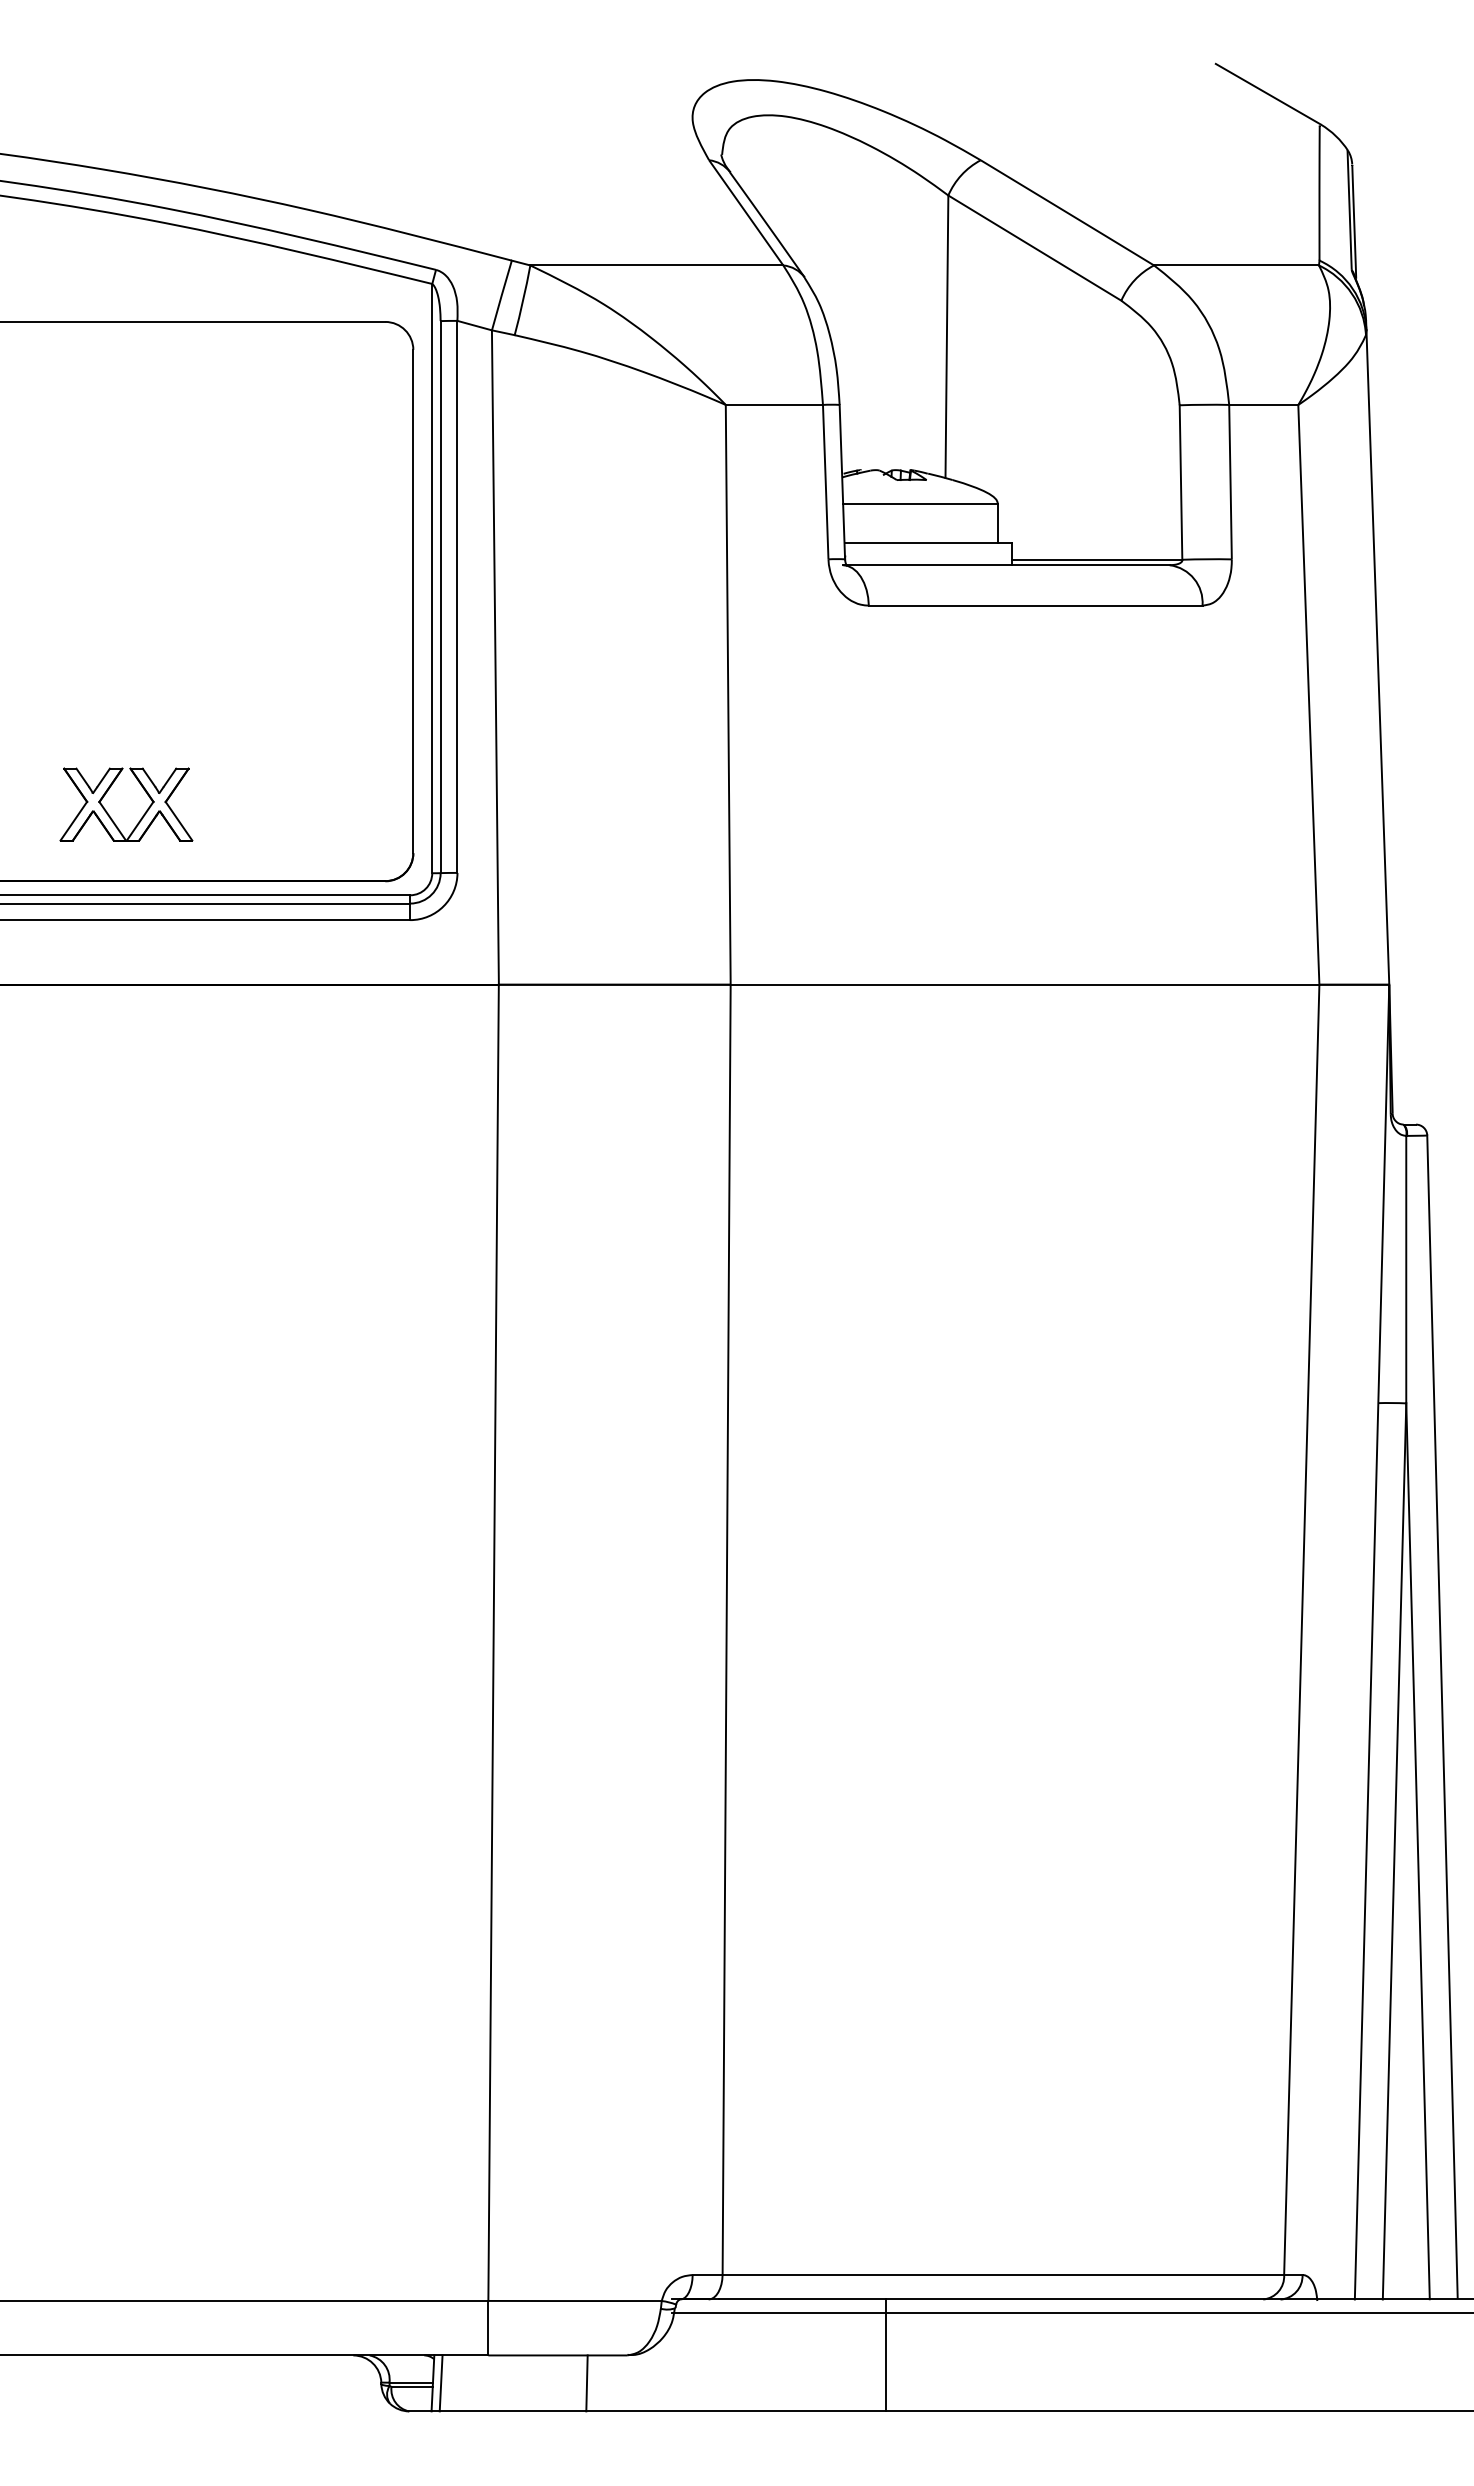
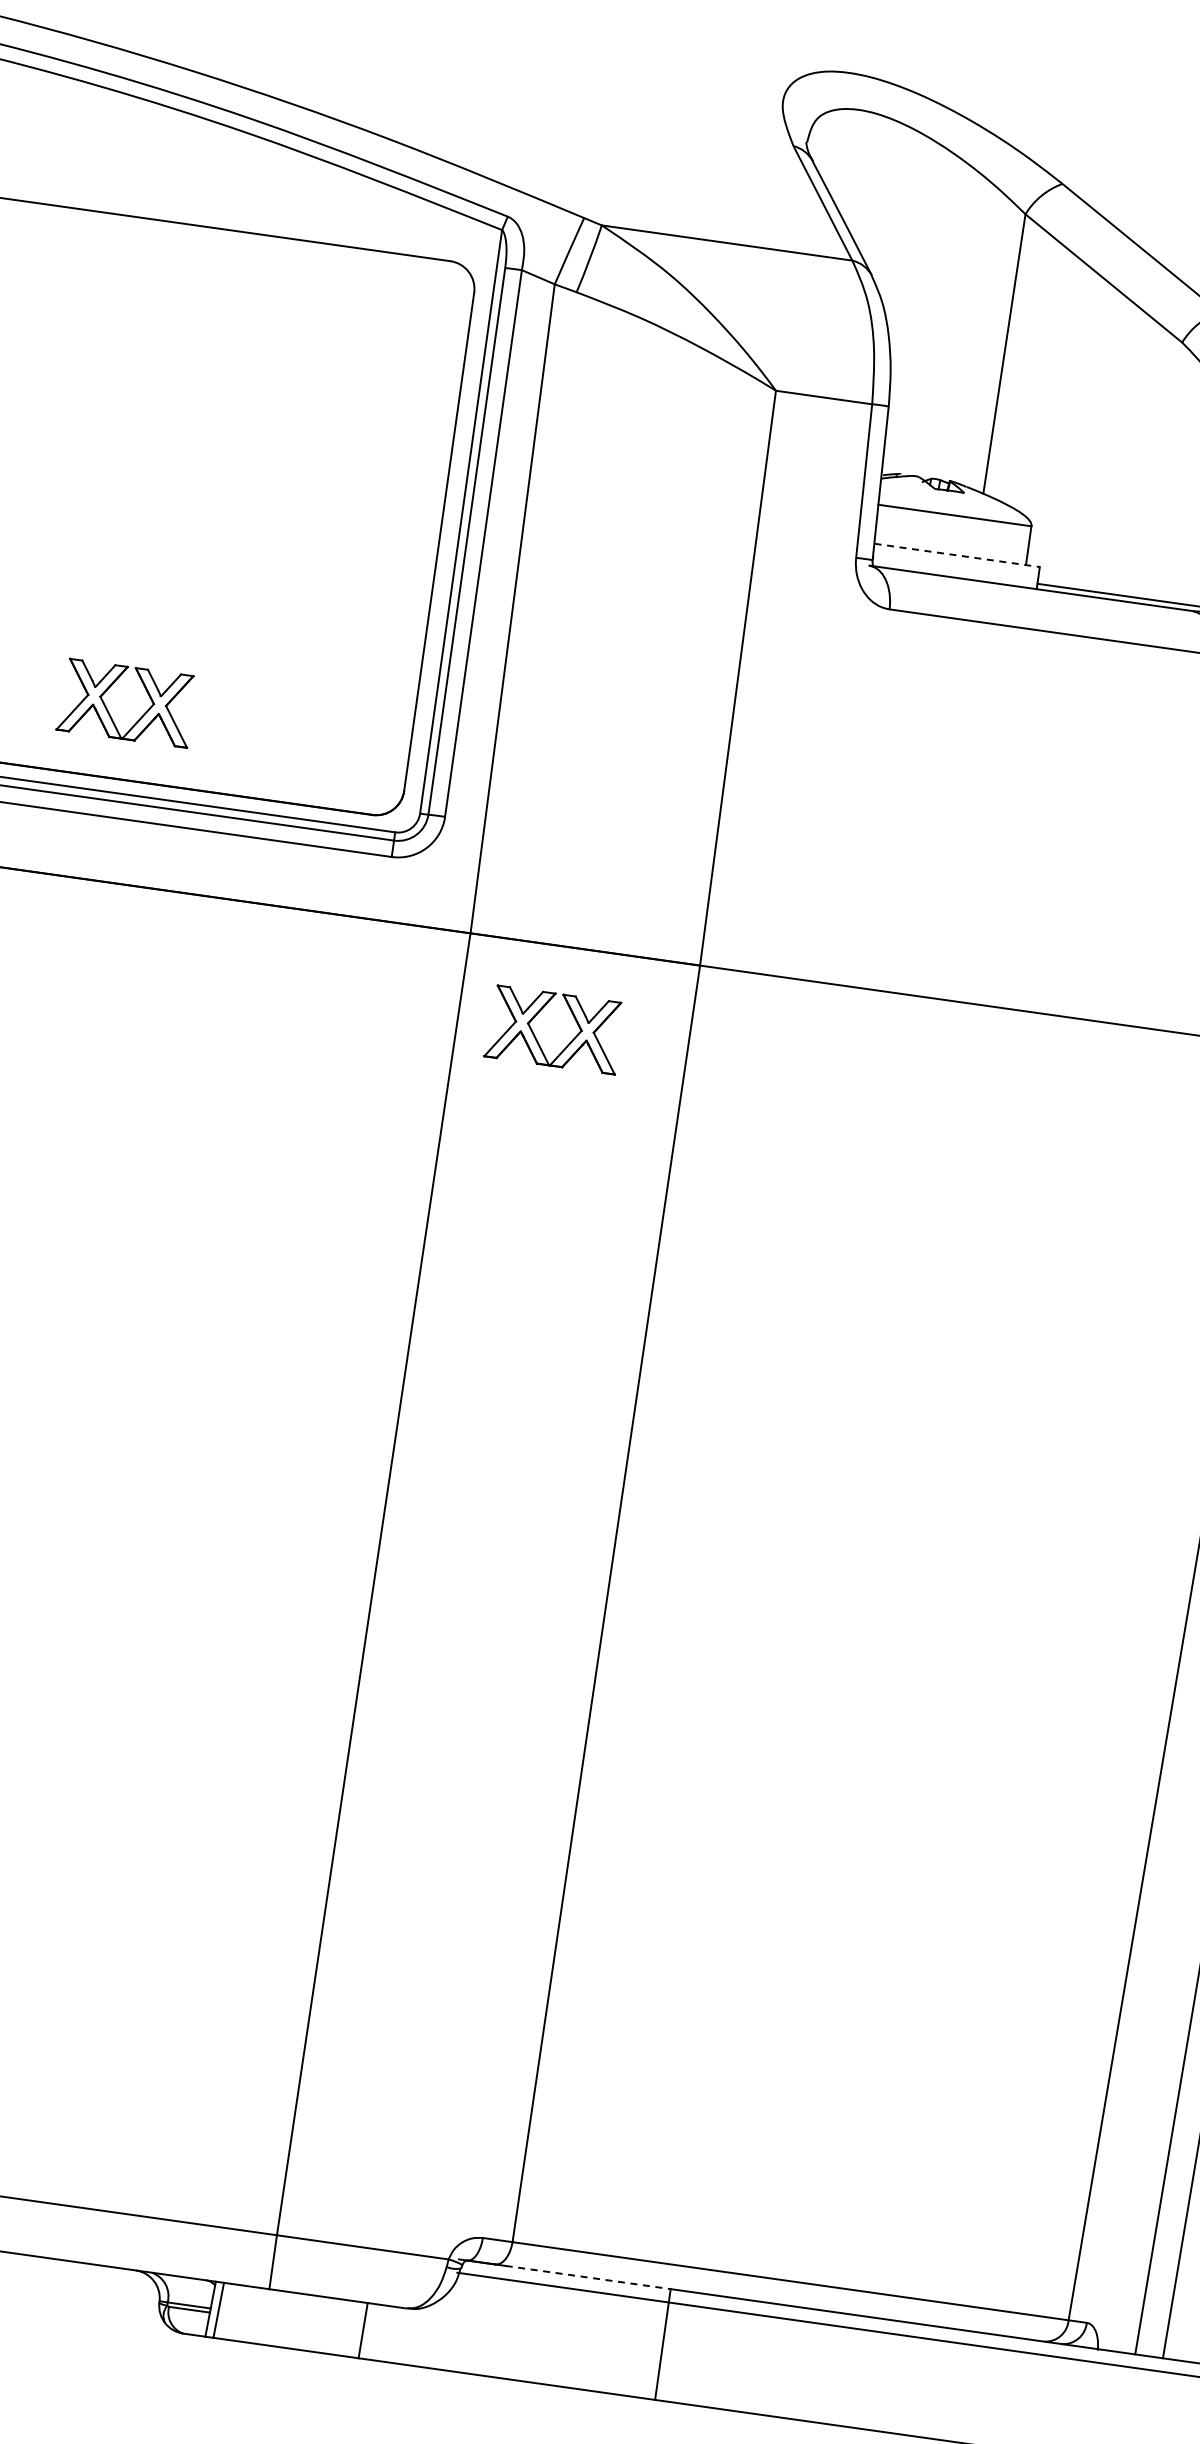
line: (928, 542) -> (957, 555), solid -> dashed
part: (611, 1079) -> (568, 1042), added
line: (802, 2299) -> (588, 2277), solid -> dashed

